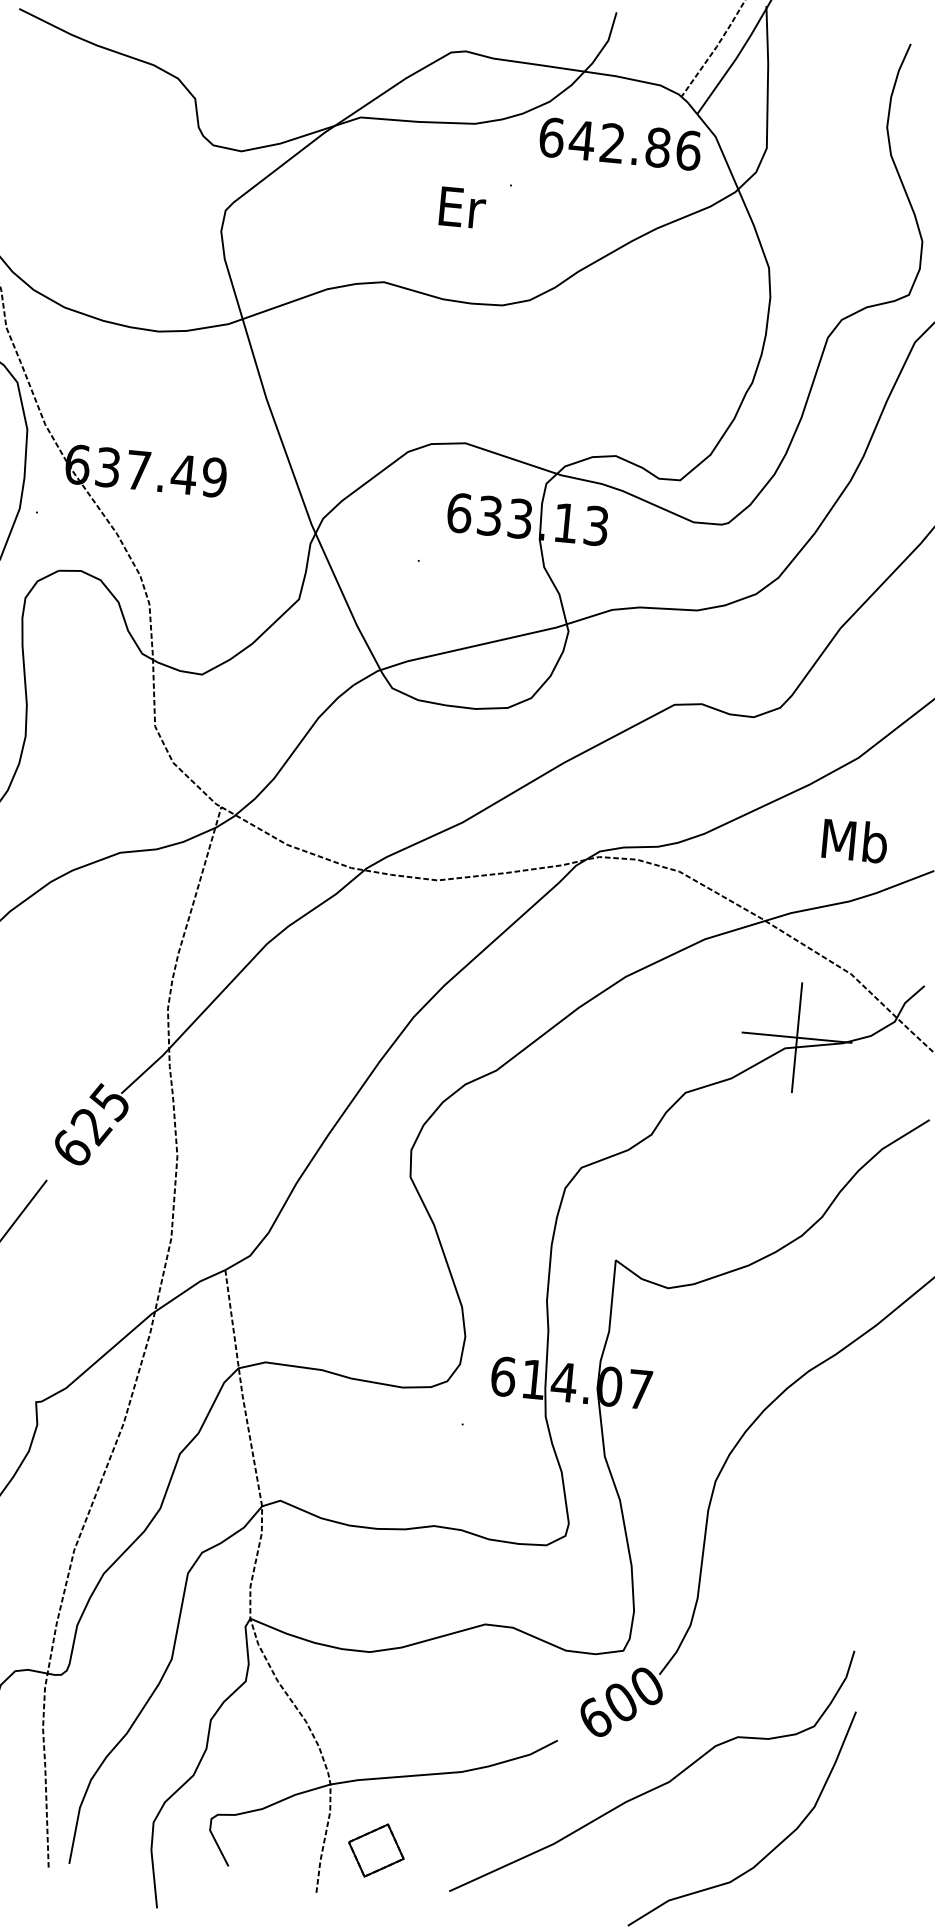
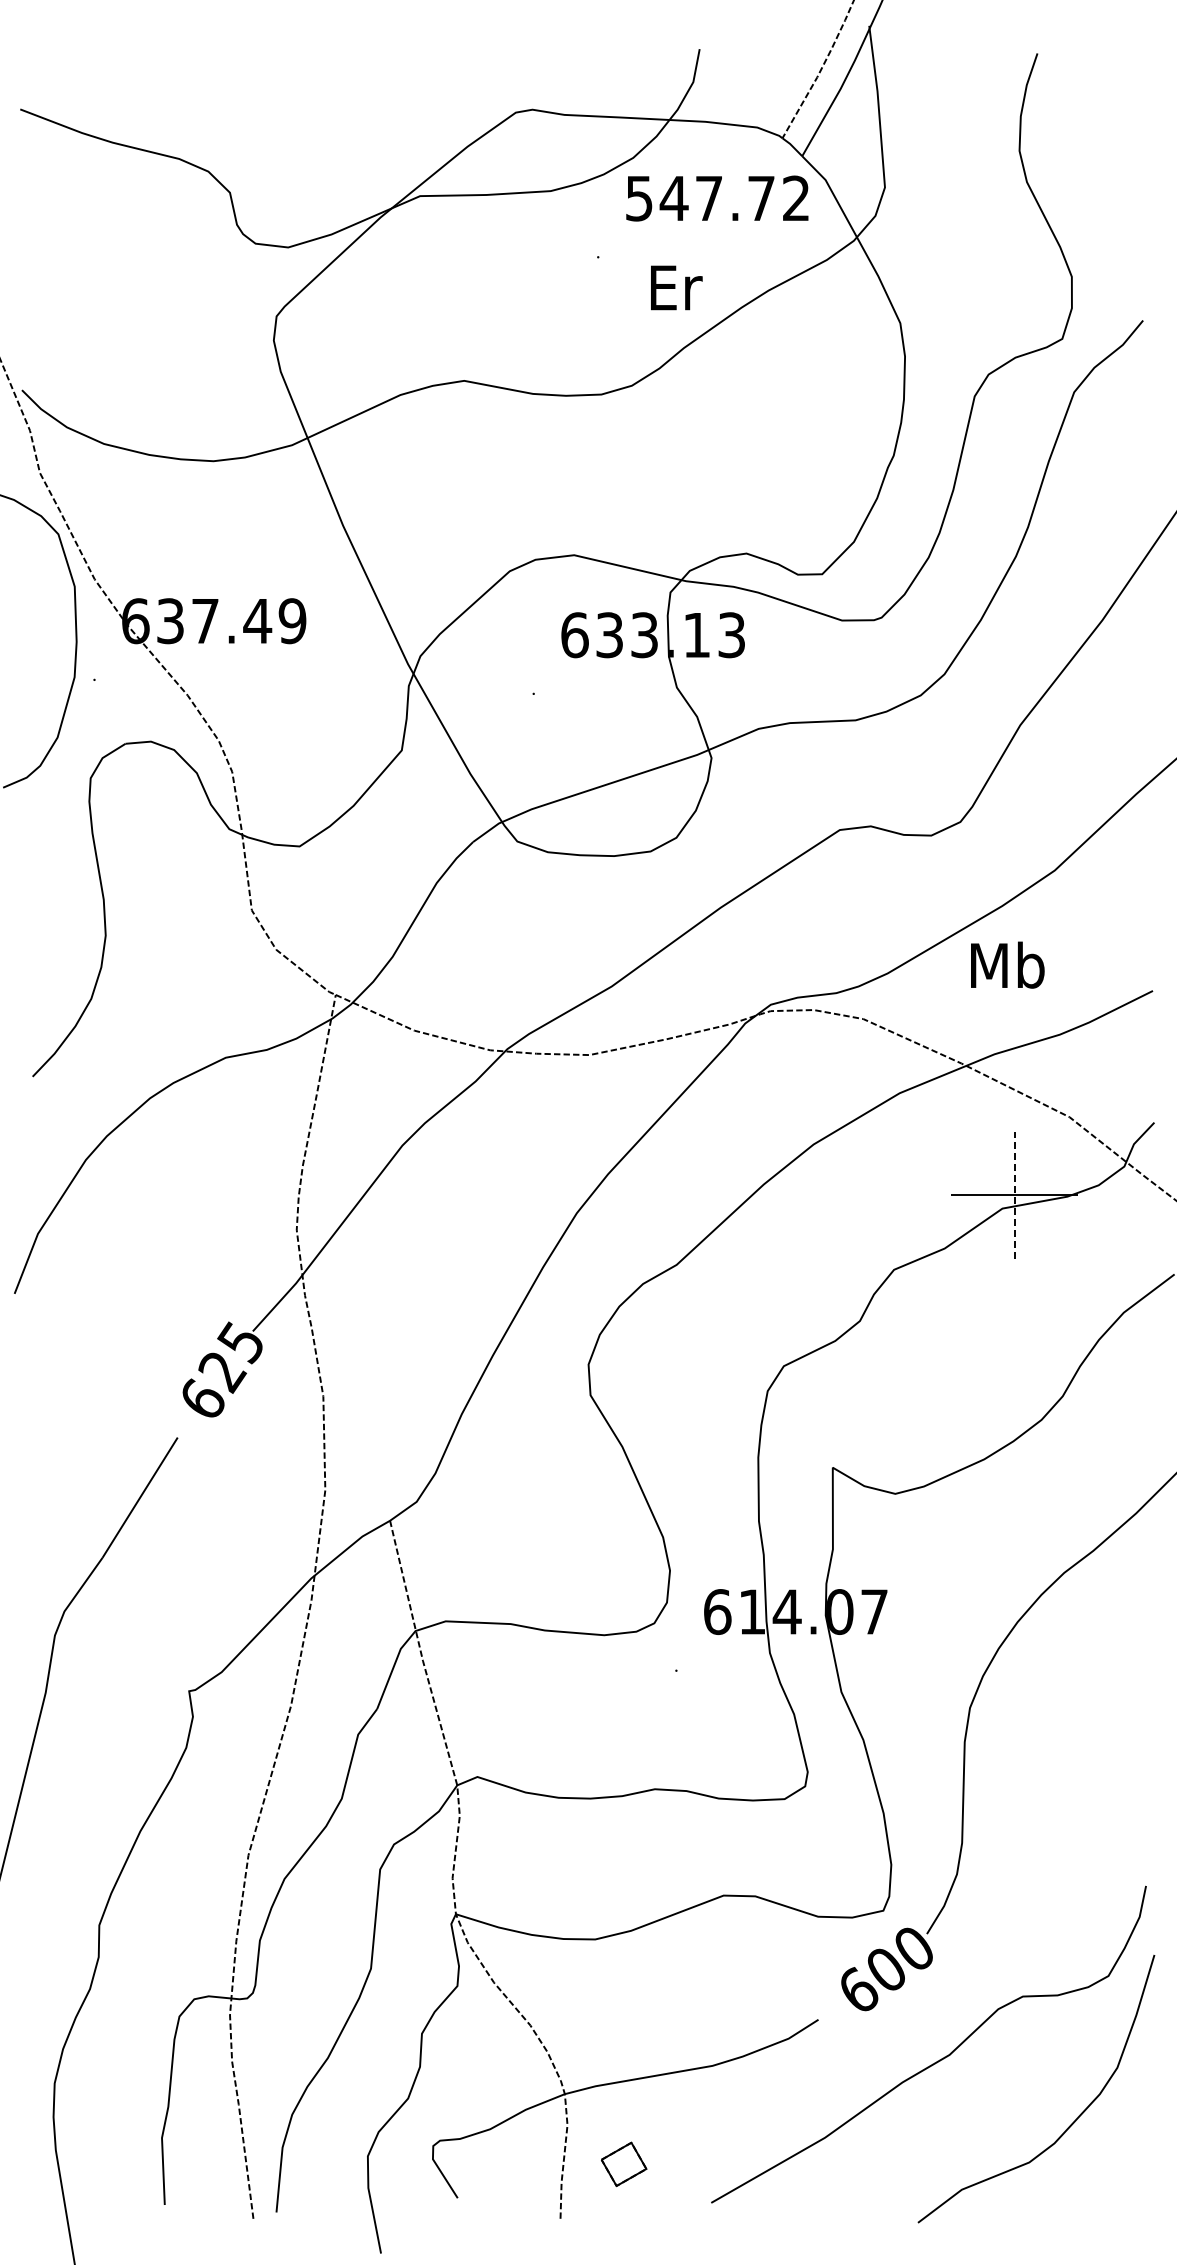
text: (620, 144) -> (718, 198), 642.86 -> 547.72
text: (462, 207) -> (676, 287), moved
text: (854, 840) -> (1007, 964), moved
line: (796, 1037) -> (1014, 1194), solid -> dashed
part: (375, 1850) -> (623, 2164), size x0.7

